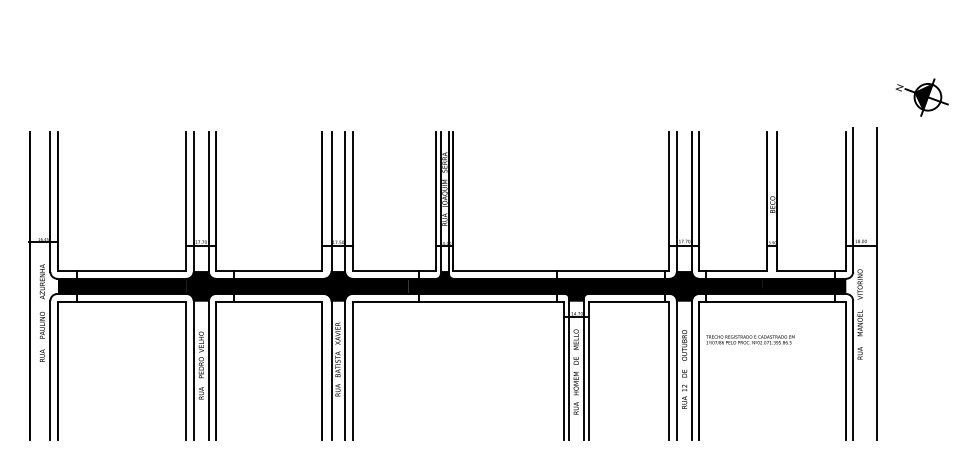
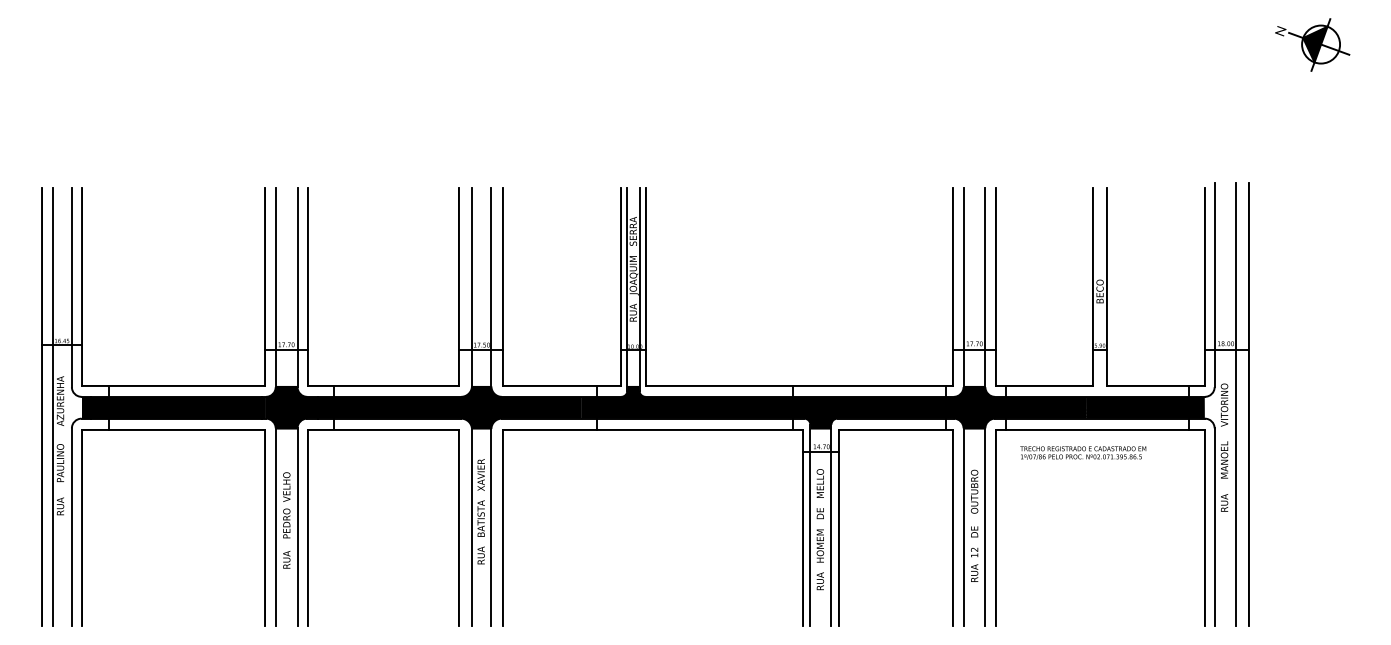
part: (921, 97) -> (1312, 44), moved
line: (868, 283) -> (1236, 403), added
line: (36, 285) -> (52, 406), added
text: (750, 339) -> (1083, 452), moved

